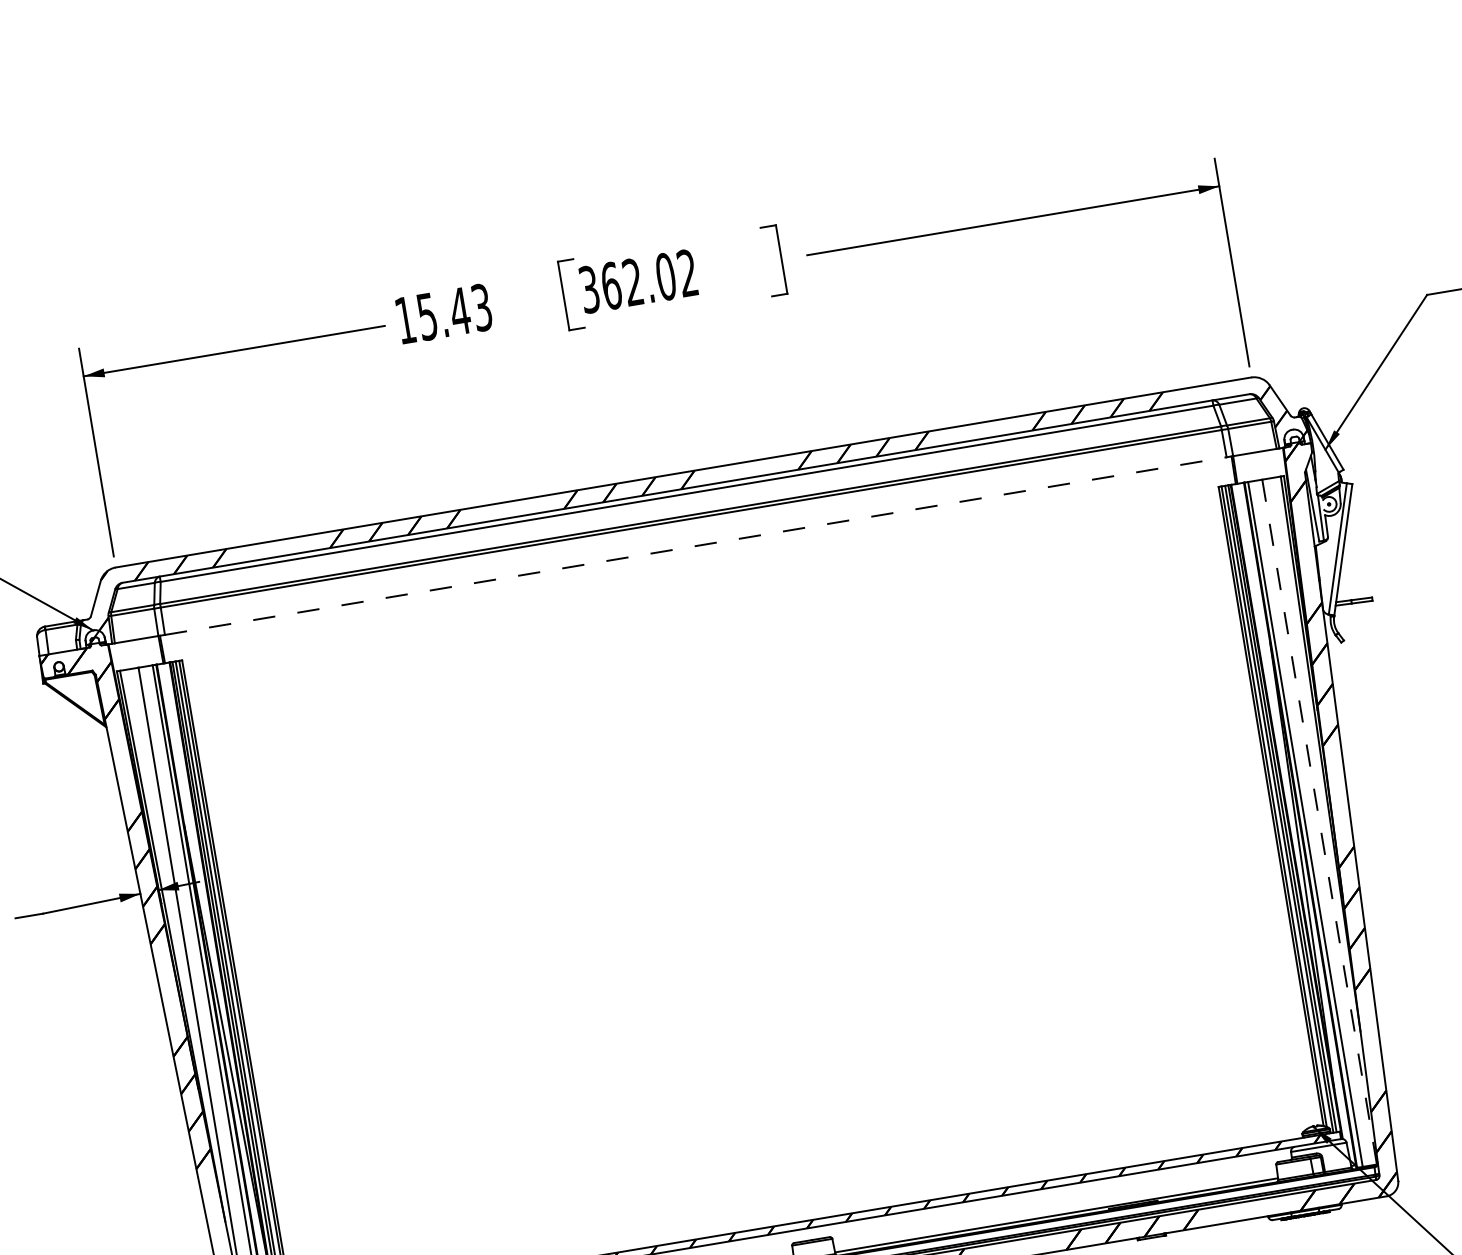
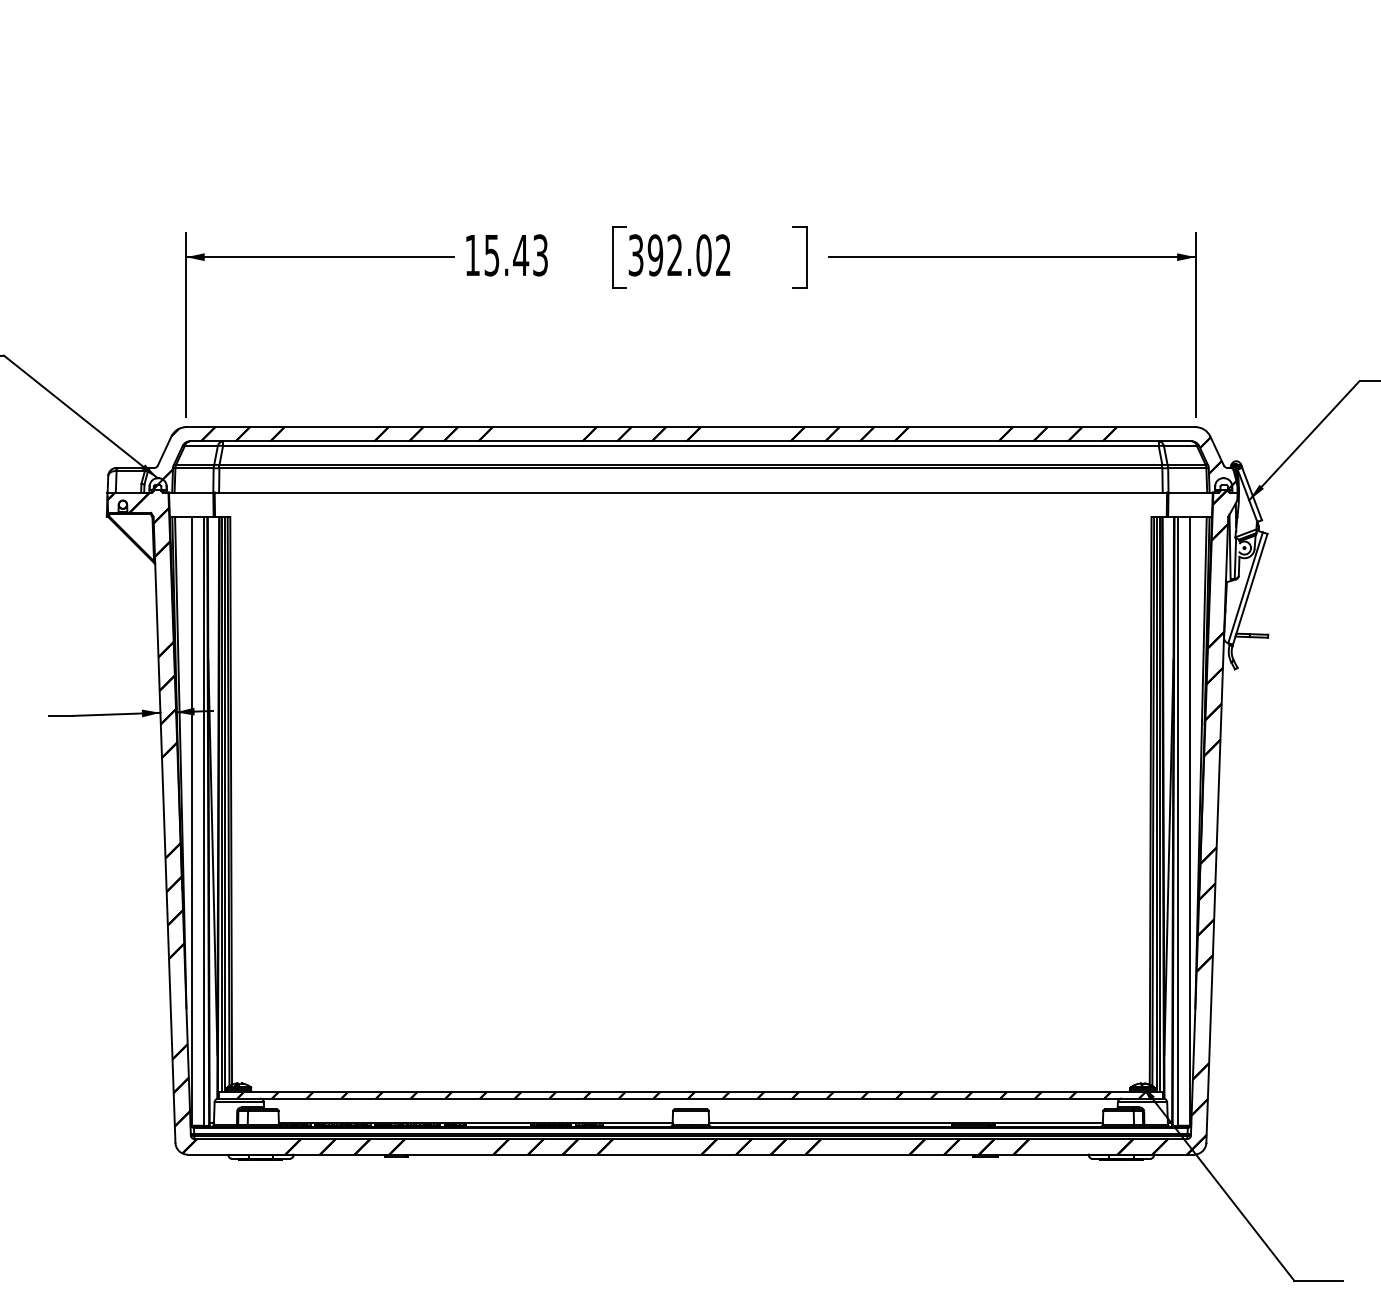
text: (611, 286) -> (655, 255), 362.02 -> 392.02
line: (695, 546) -> (690, 492), dashed -> solid
line: (1319, 822) -> (1190, 821), dashed -> solid

